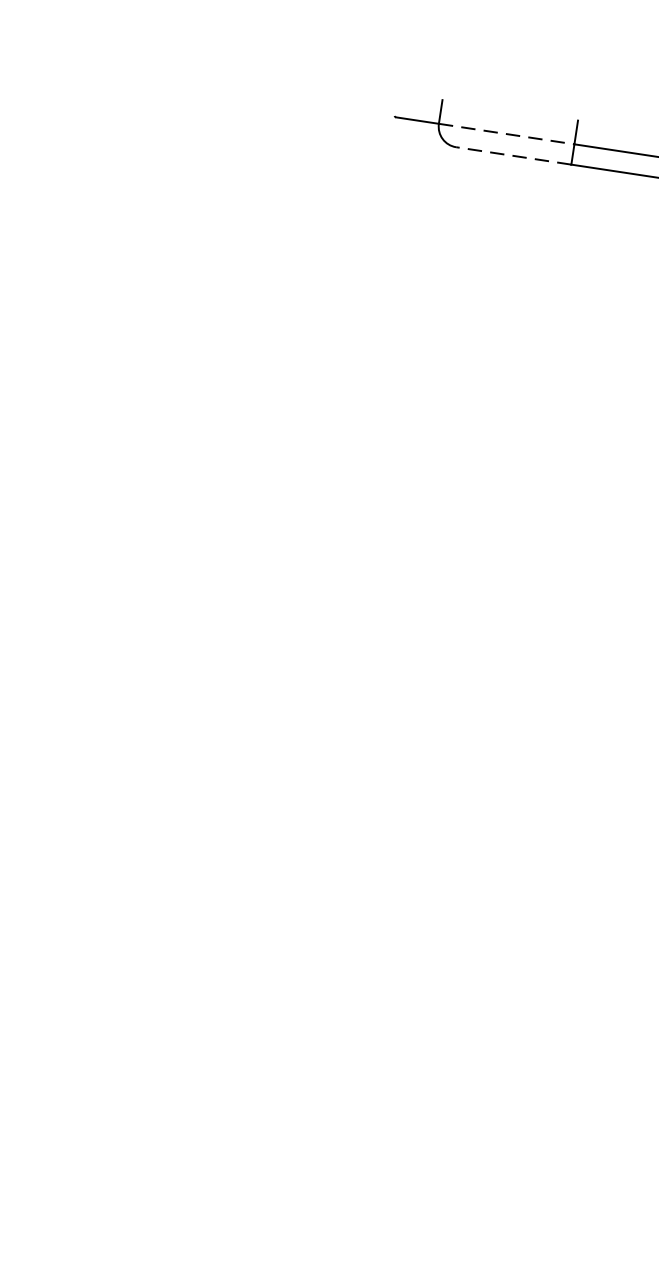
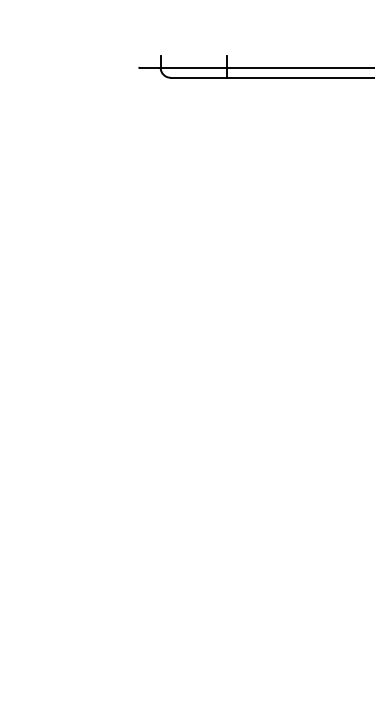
line: (507, 133) -> (194, 67), dashed -> solid
line: (512, 155) -> (198, 77), dashed -> solid

